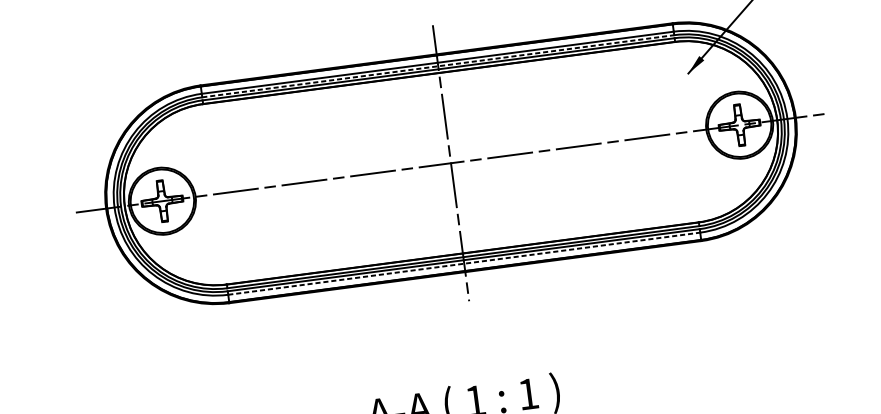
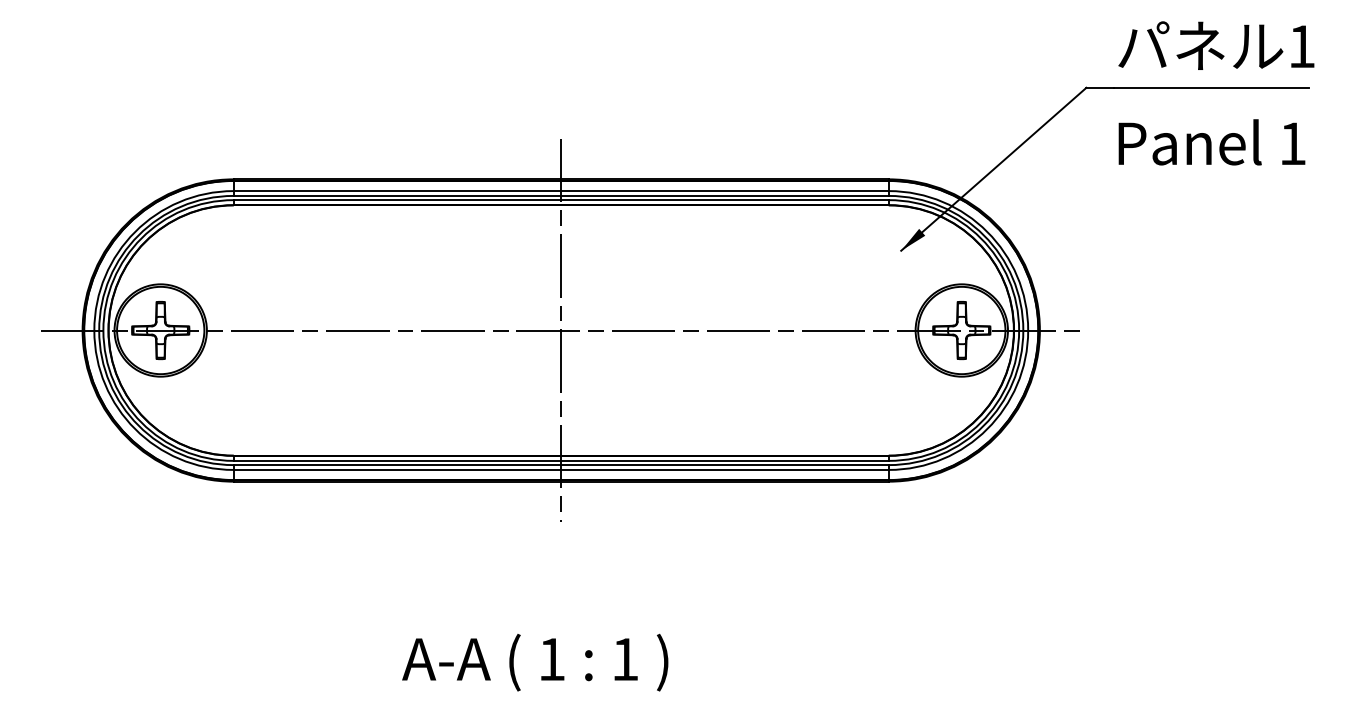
line: (438, 65) -> (561, 195), dashed -> solid
line: (464, 263) -> (561, 469), dashed -> solid

